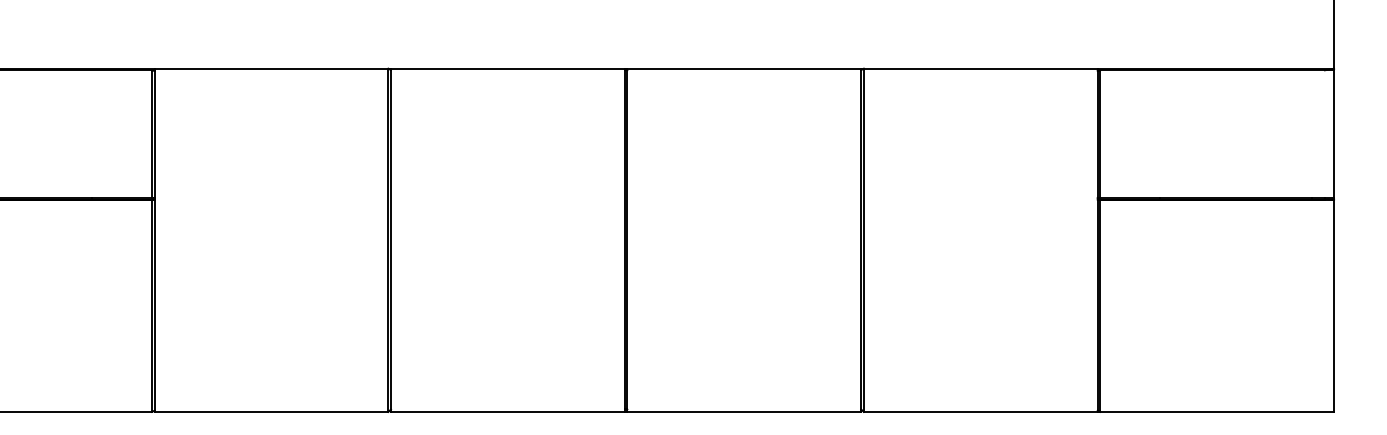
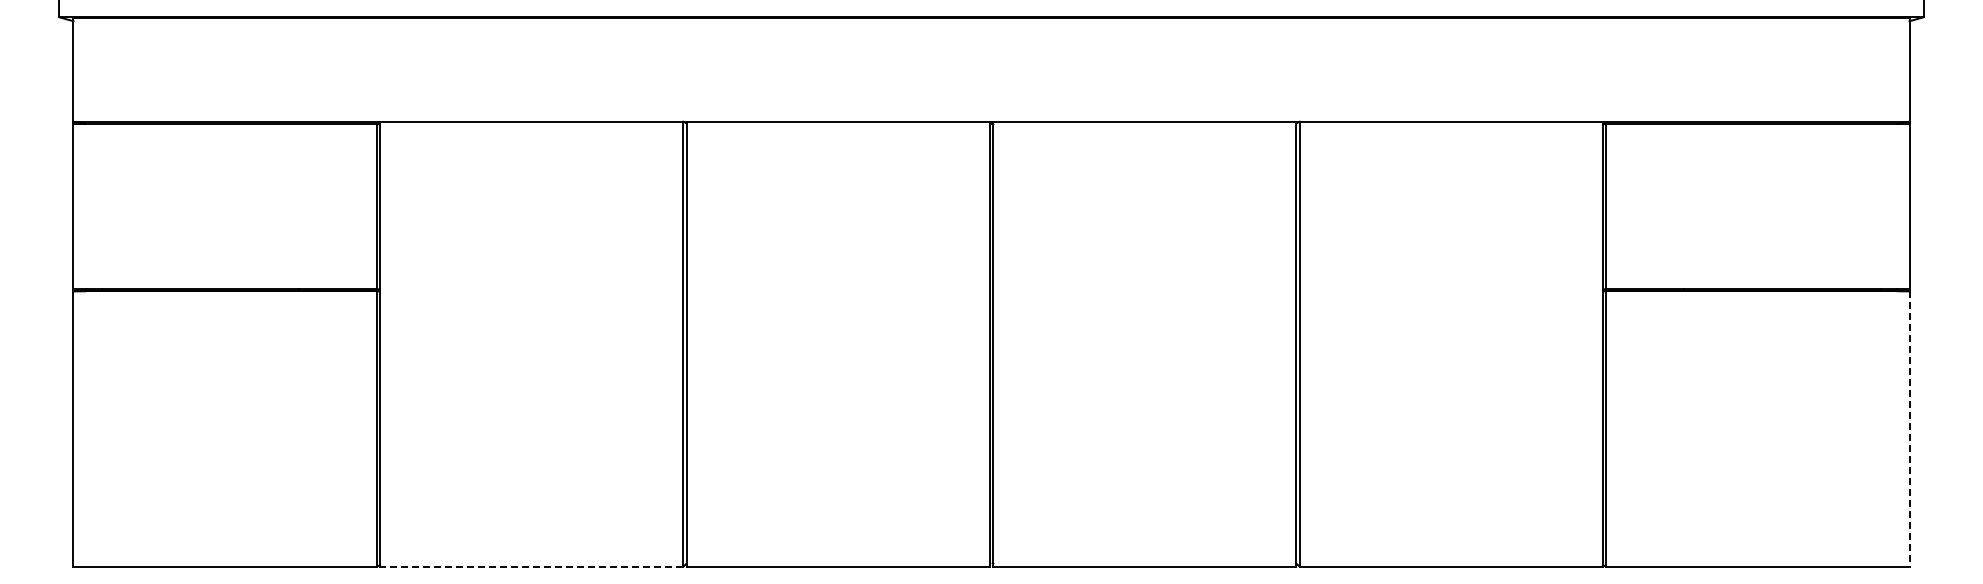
line: (1334, 306) -> (1909, 429), solid -> dashed
line: (271, 411) -> (531, 566), solid -> dashed

